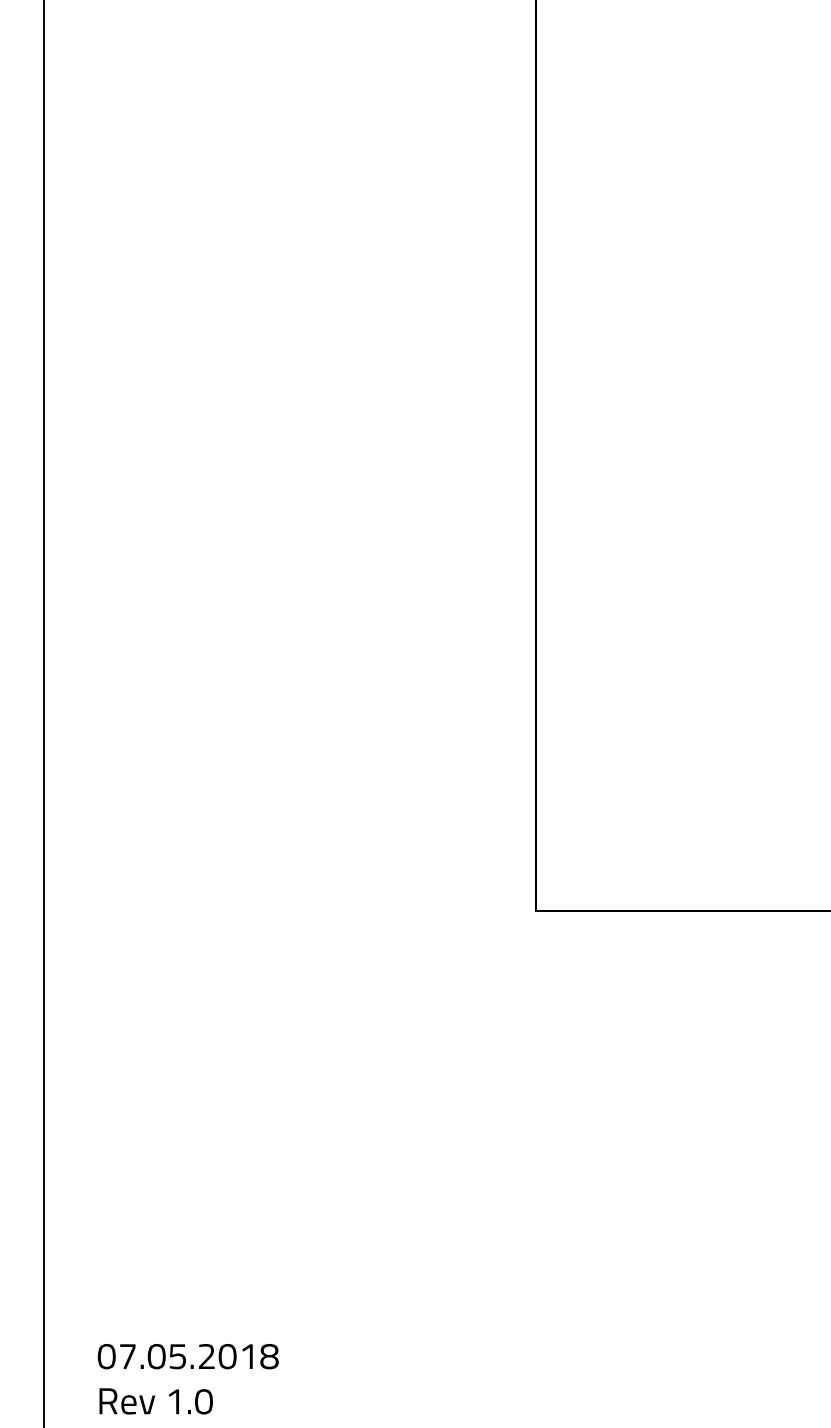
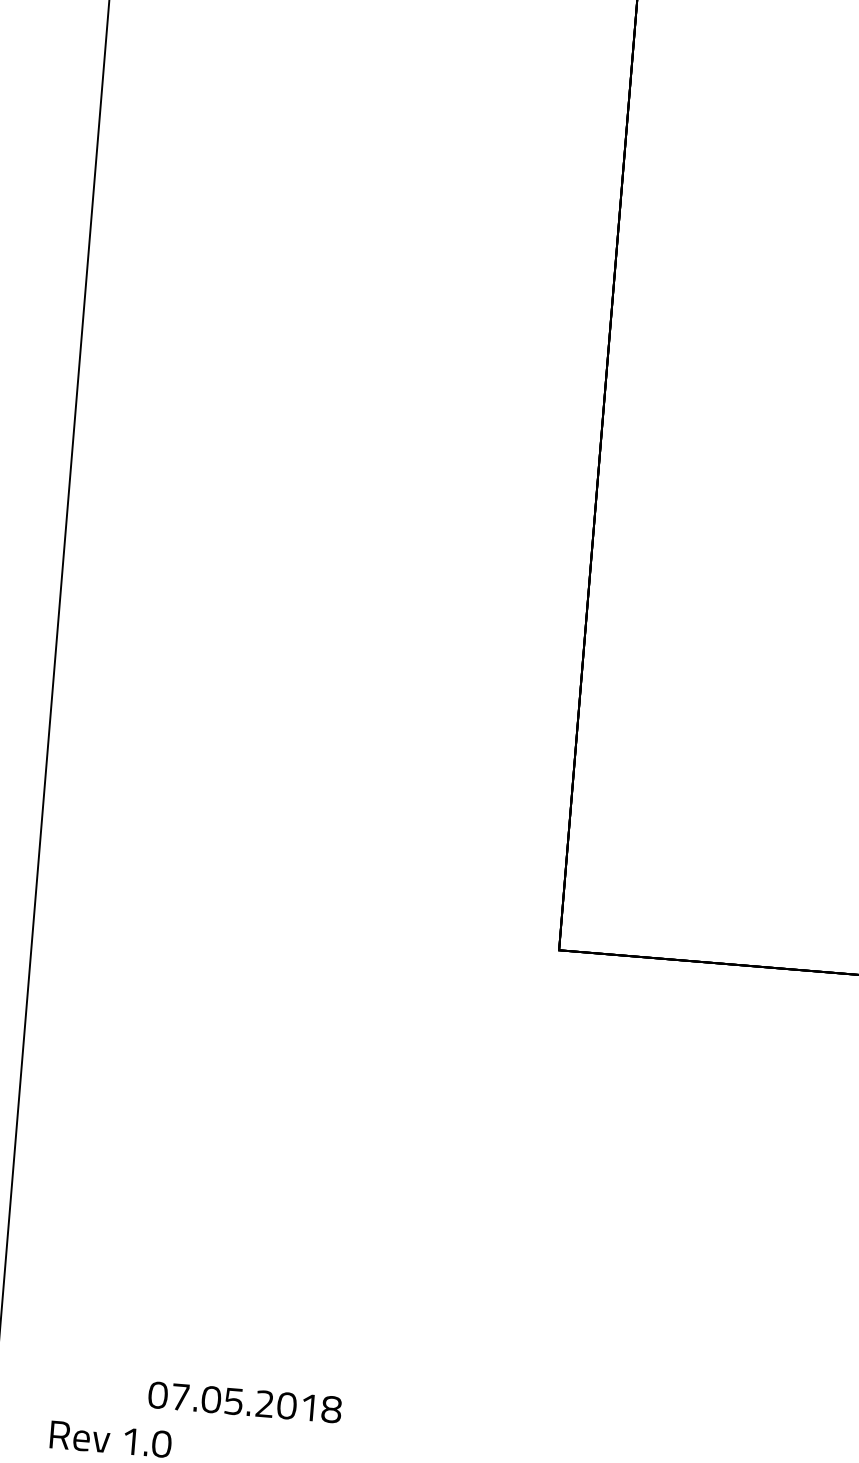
text: (187, 1356) -> (244, 1402), moved

